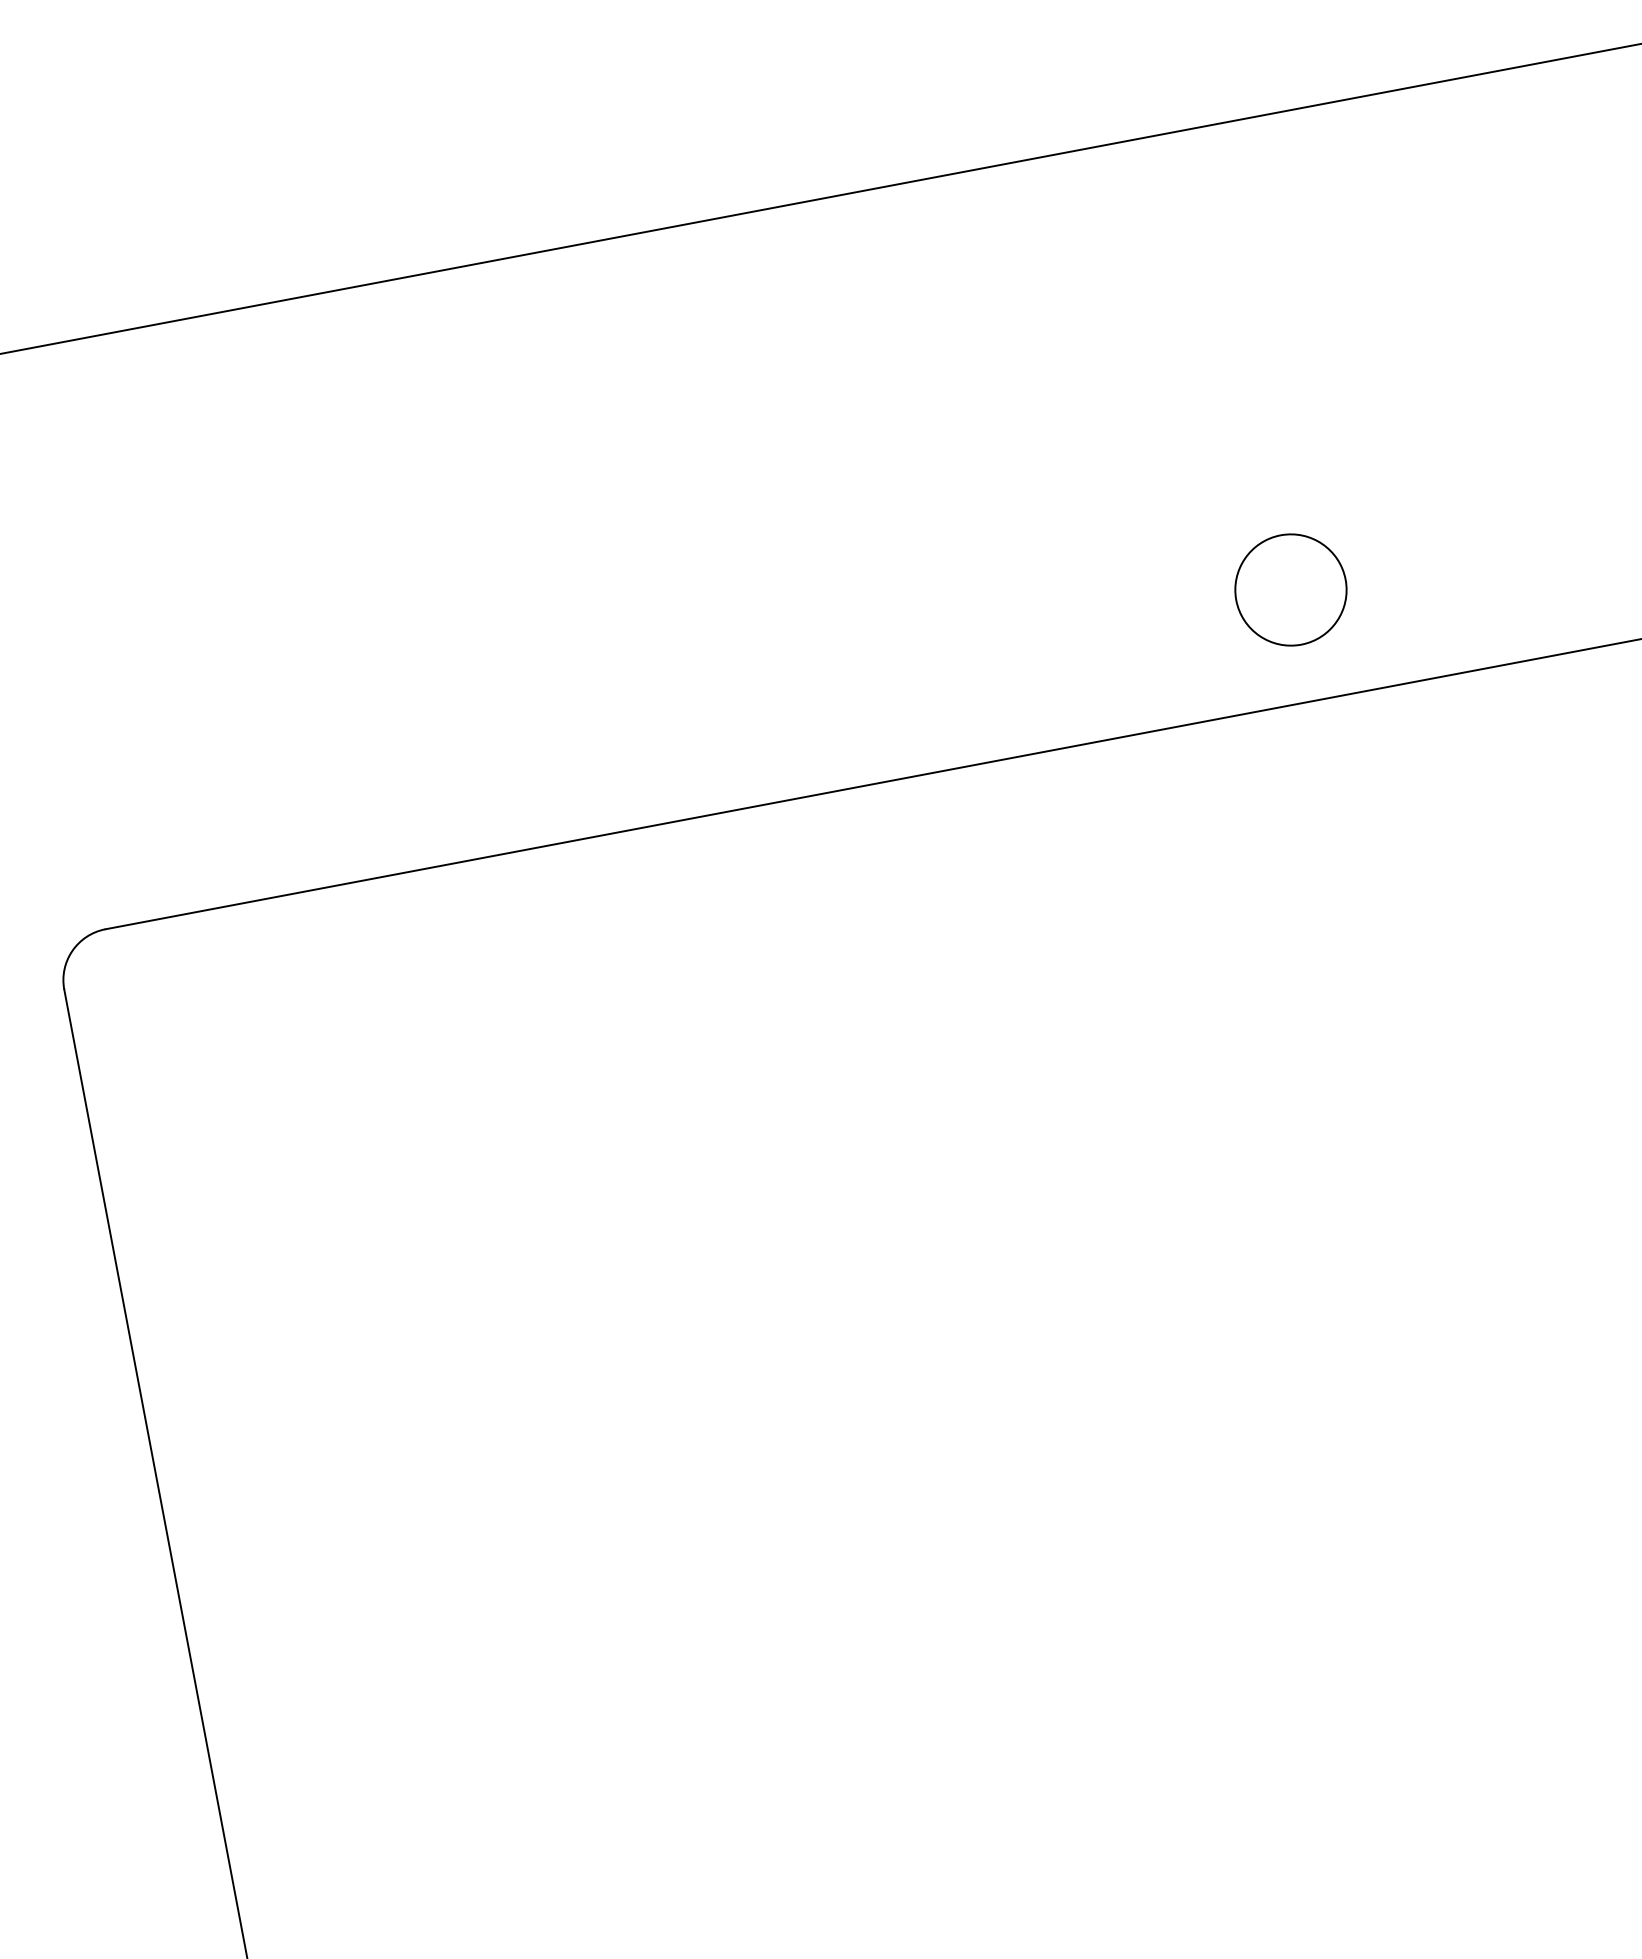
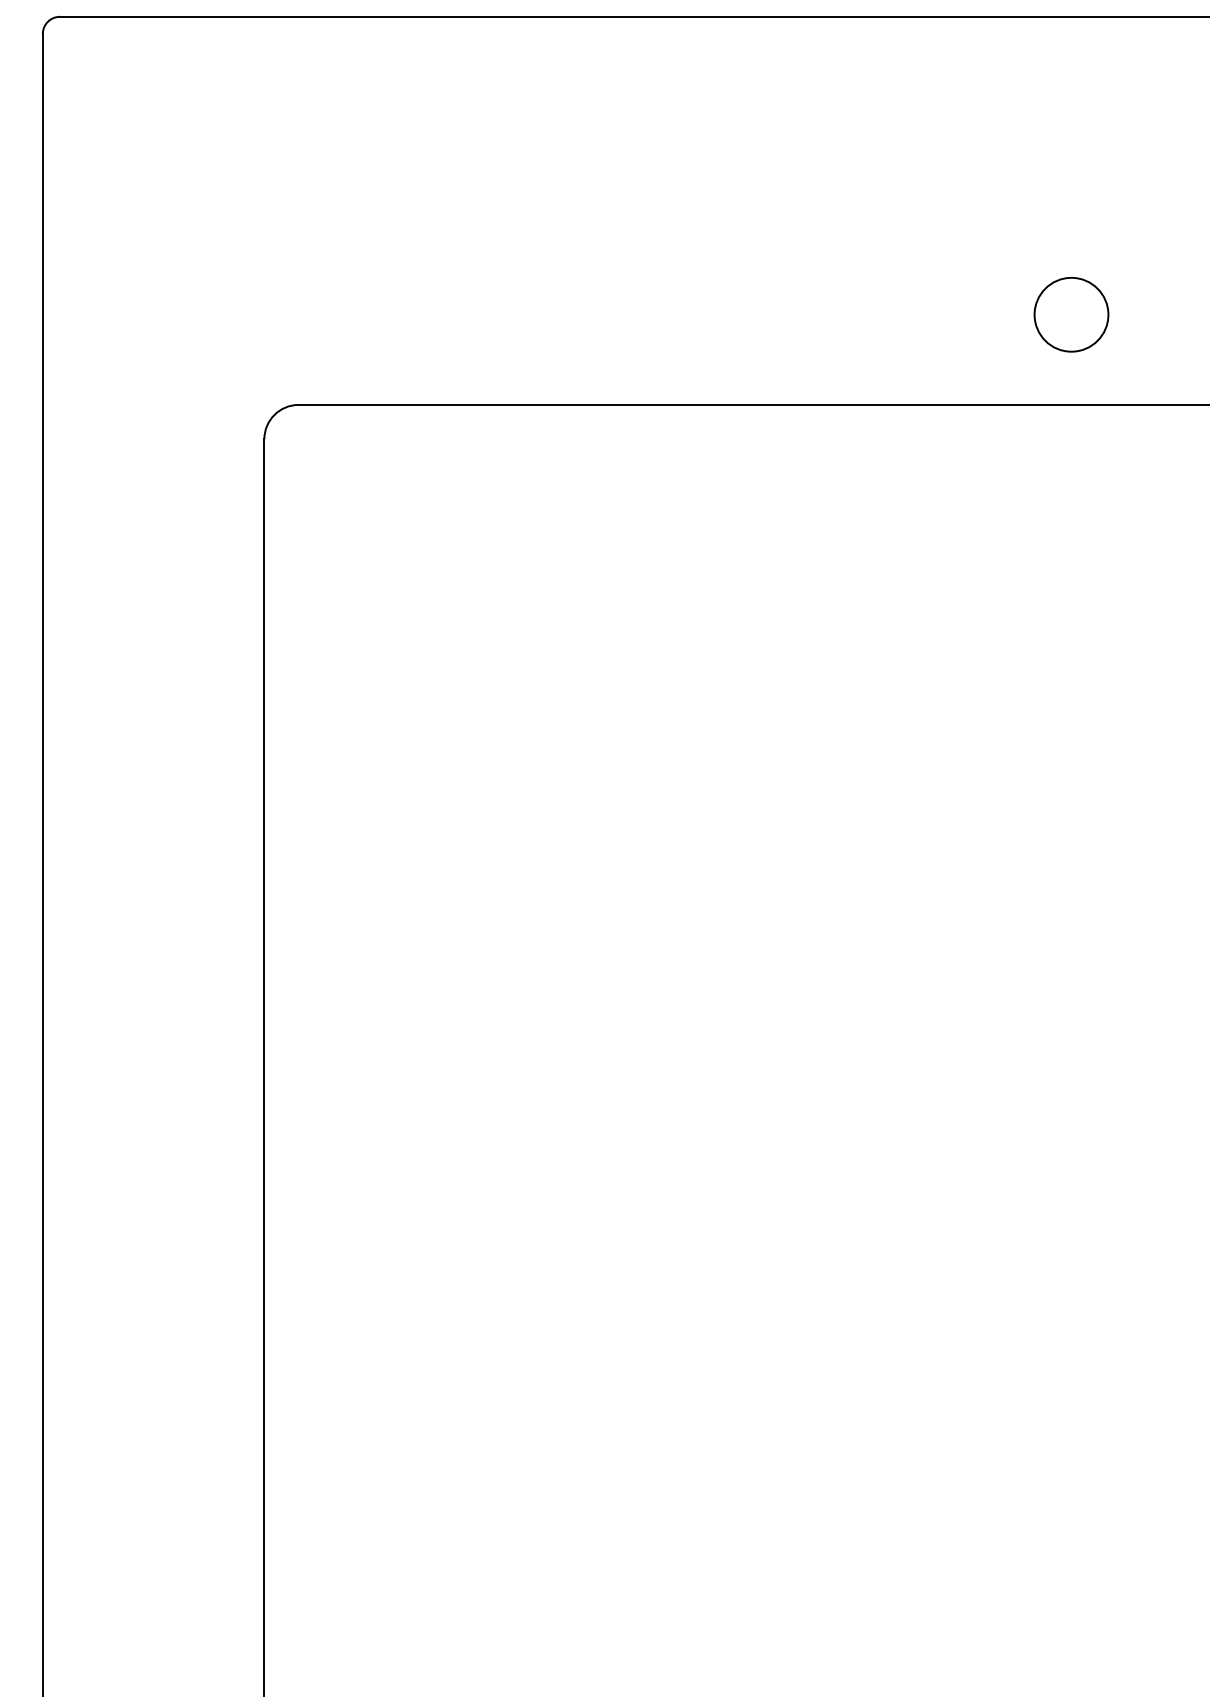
circle: (1290, 589) -> (1071, 314), moved

